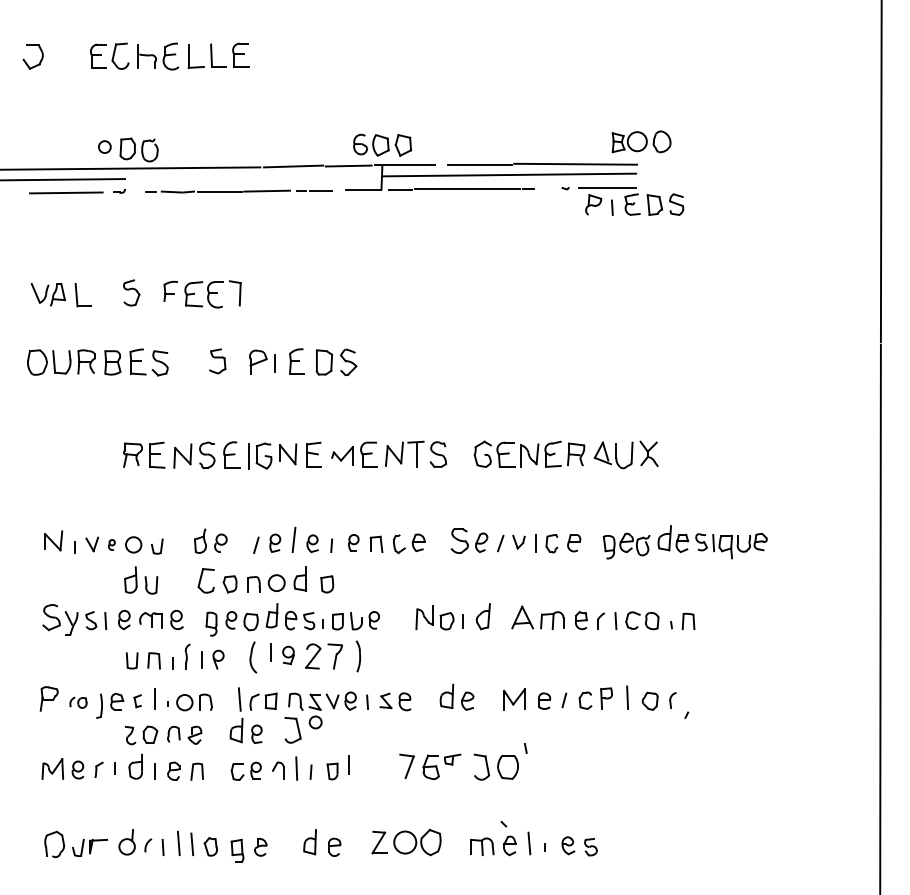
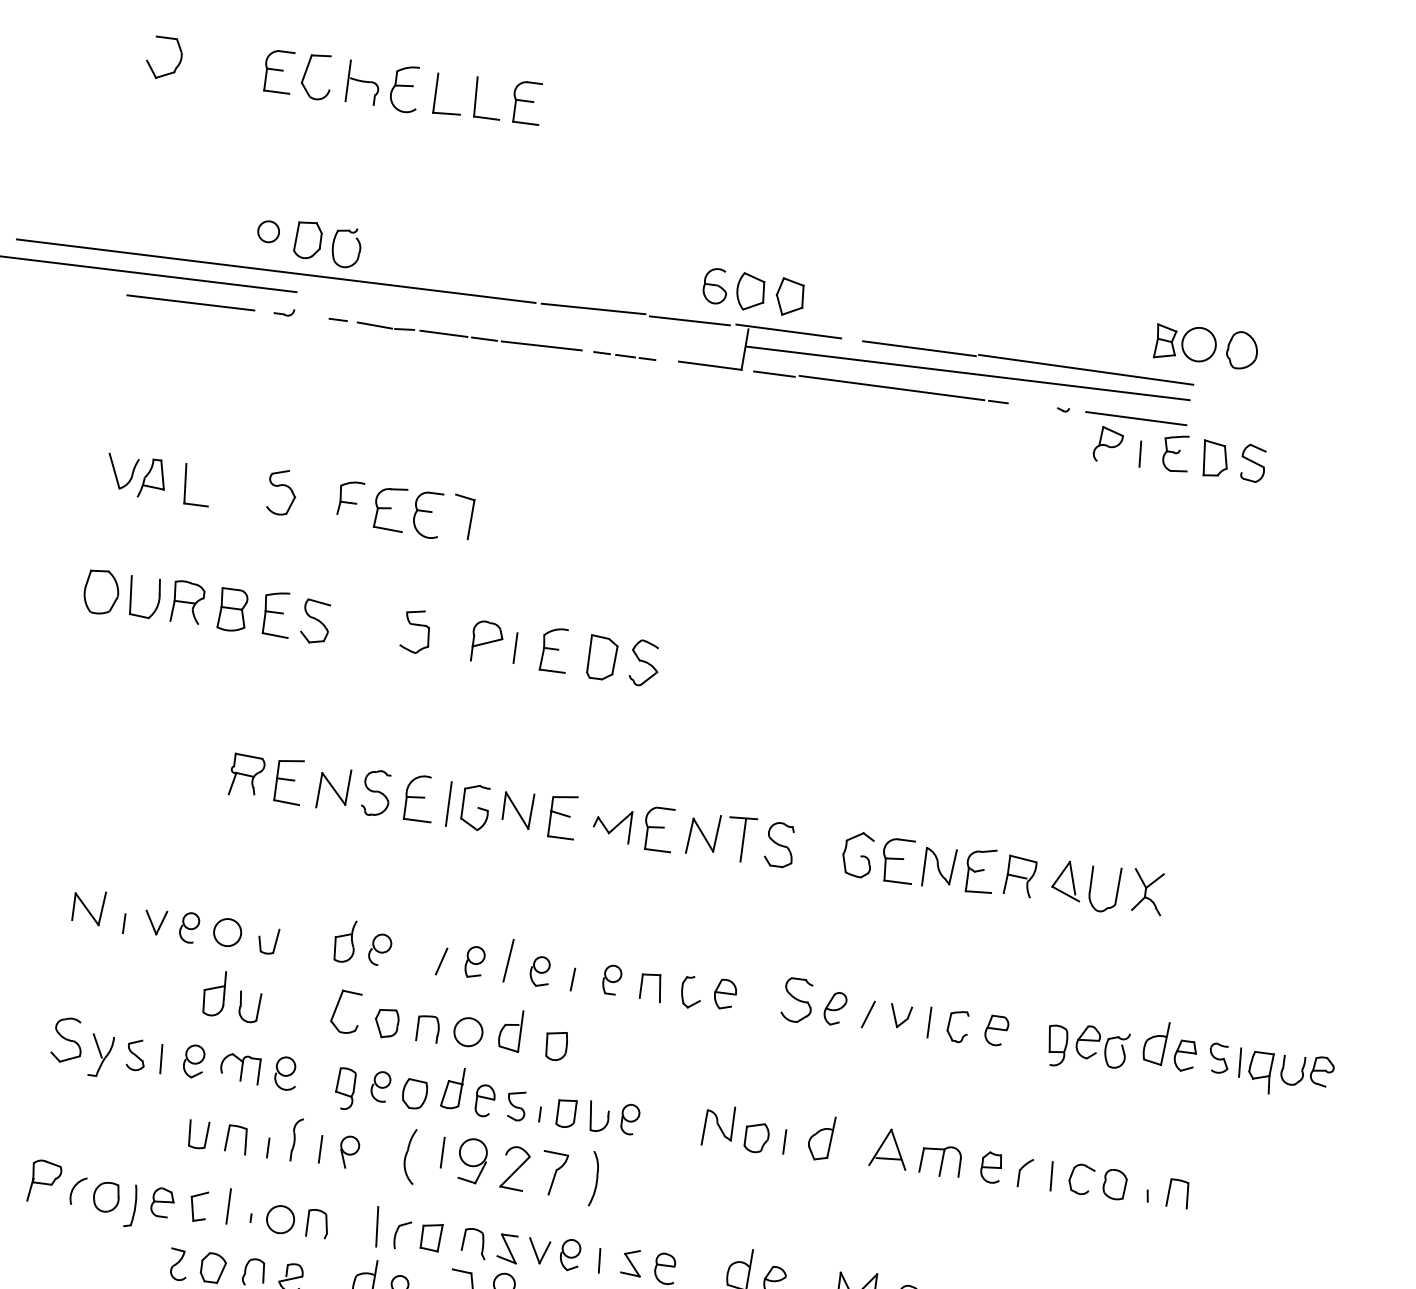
part: (111, 544) -> (188, 926), size x1.67
part: (288, 655) -> (472, 1161), size x1.43
part: (137, 700) -> (198, 1204), size x1.43
part: (78, 702) -> (95, 1194), size x1.67

